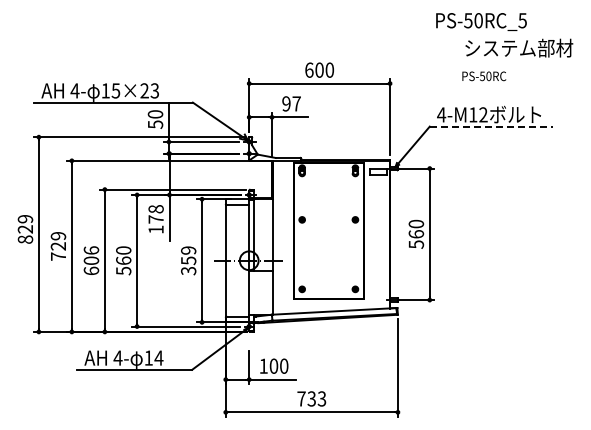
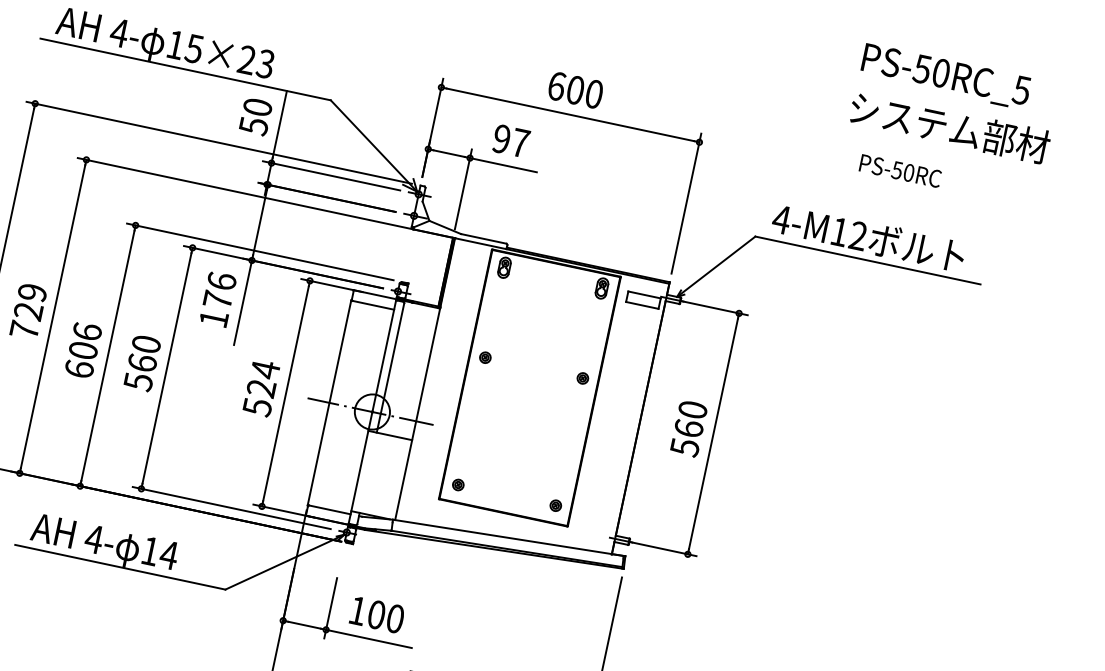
text: (481, 21) -> (946, 75), moved
text: (484, 76) -> (900, 171), moved
line: (491, 126) -> (868, 260), dashed -> solid
text: (155, 209) -> (220, 281), 178 -> 176
text: (188, 260) -> (261, 387), 359 -> 524

